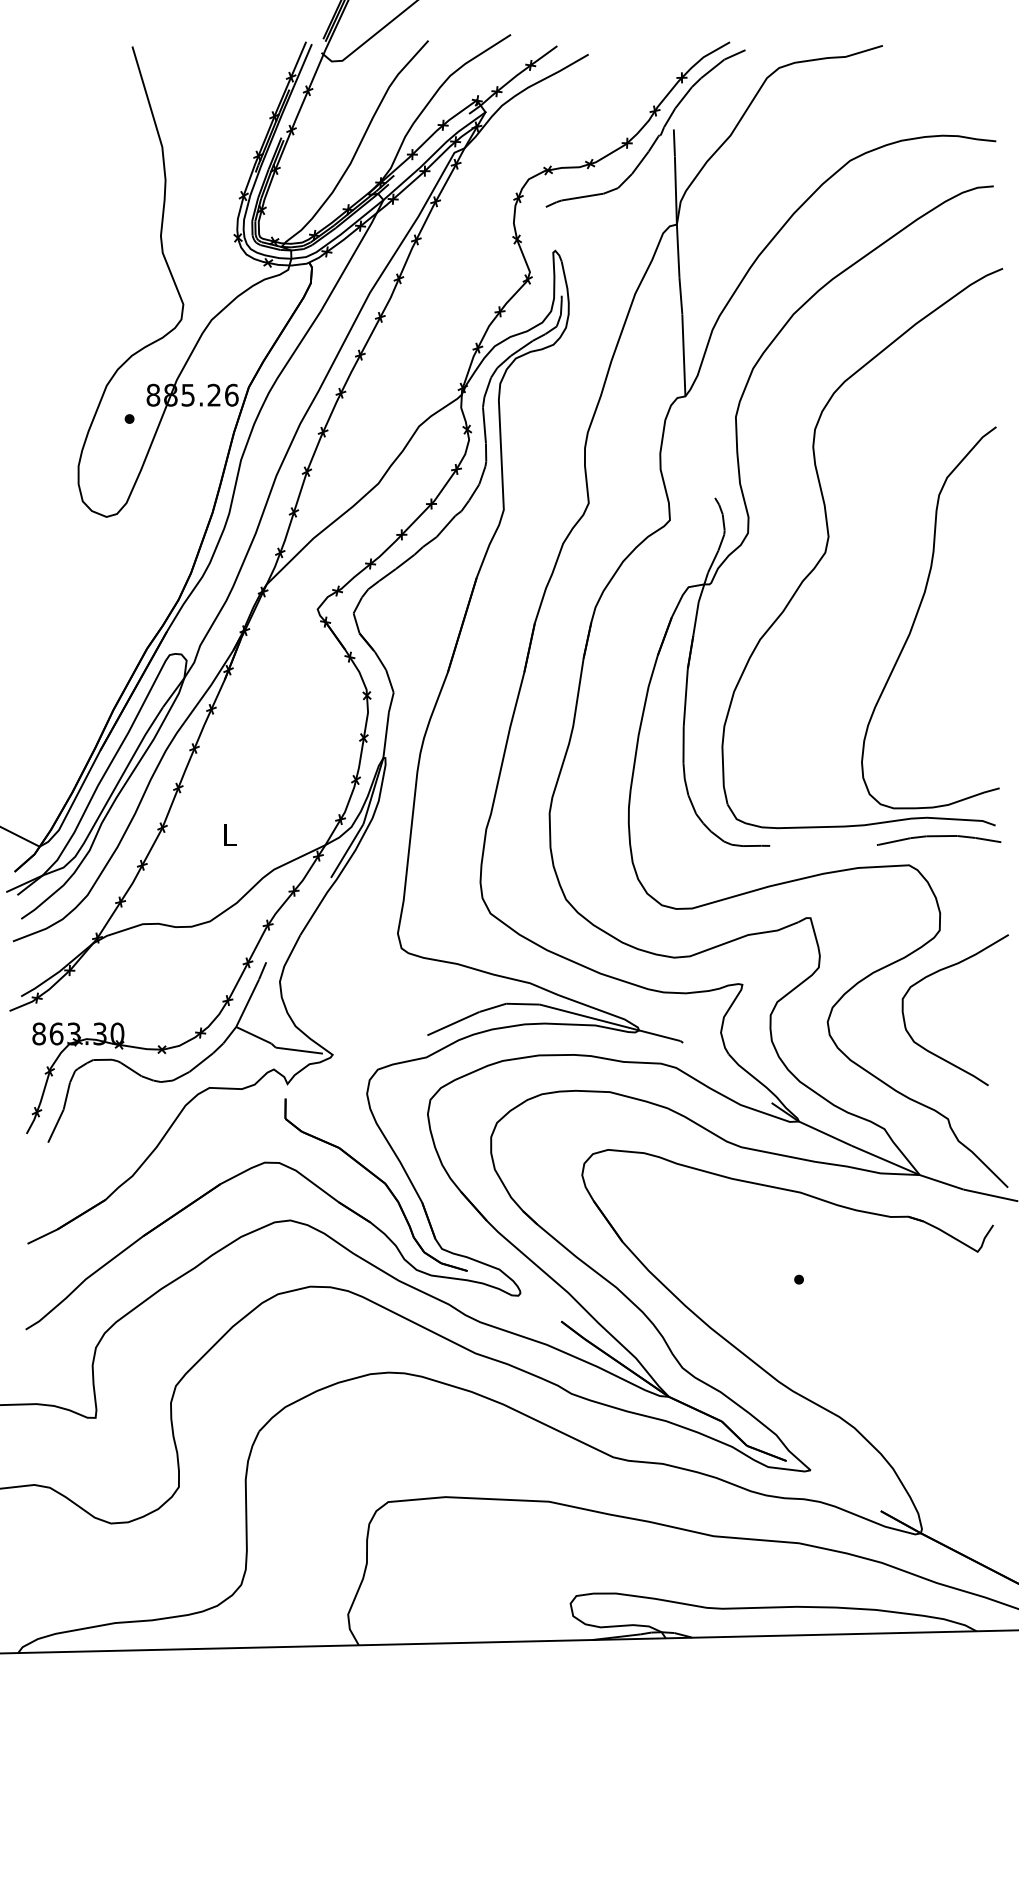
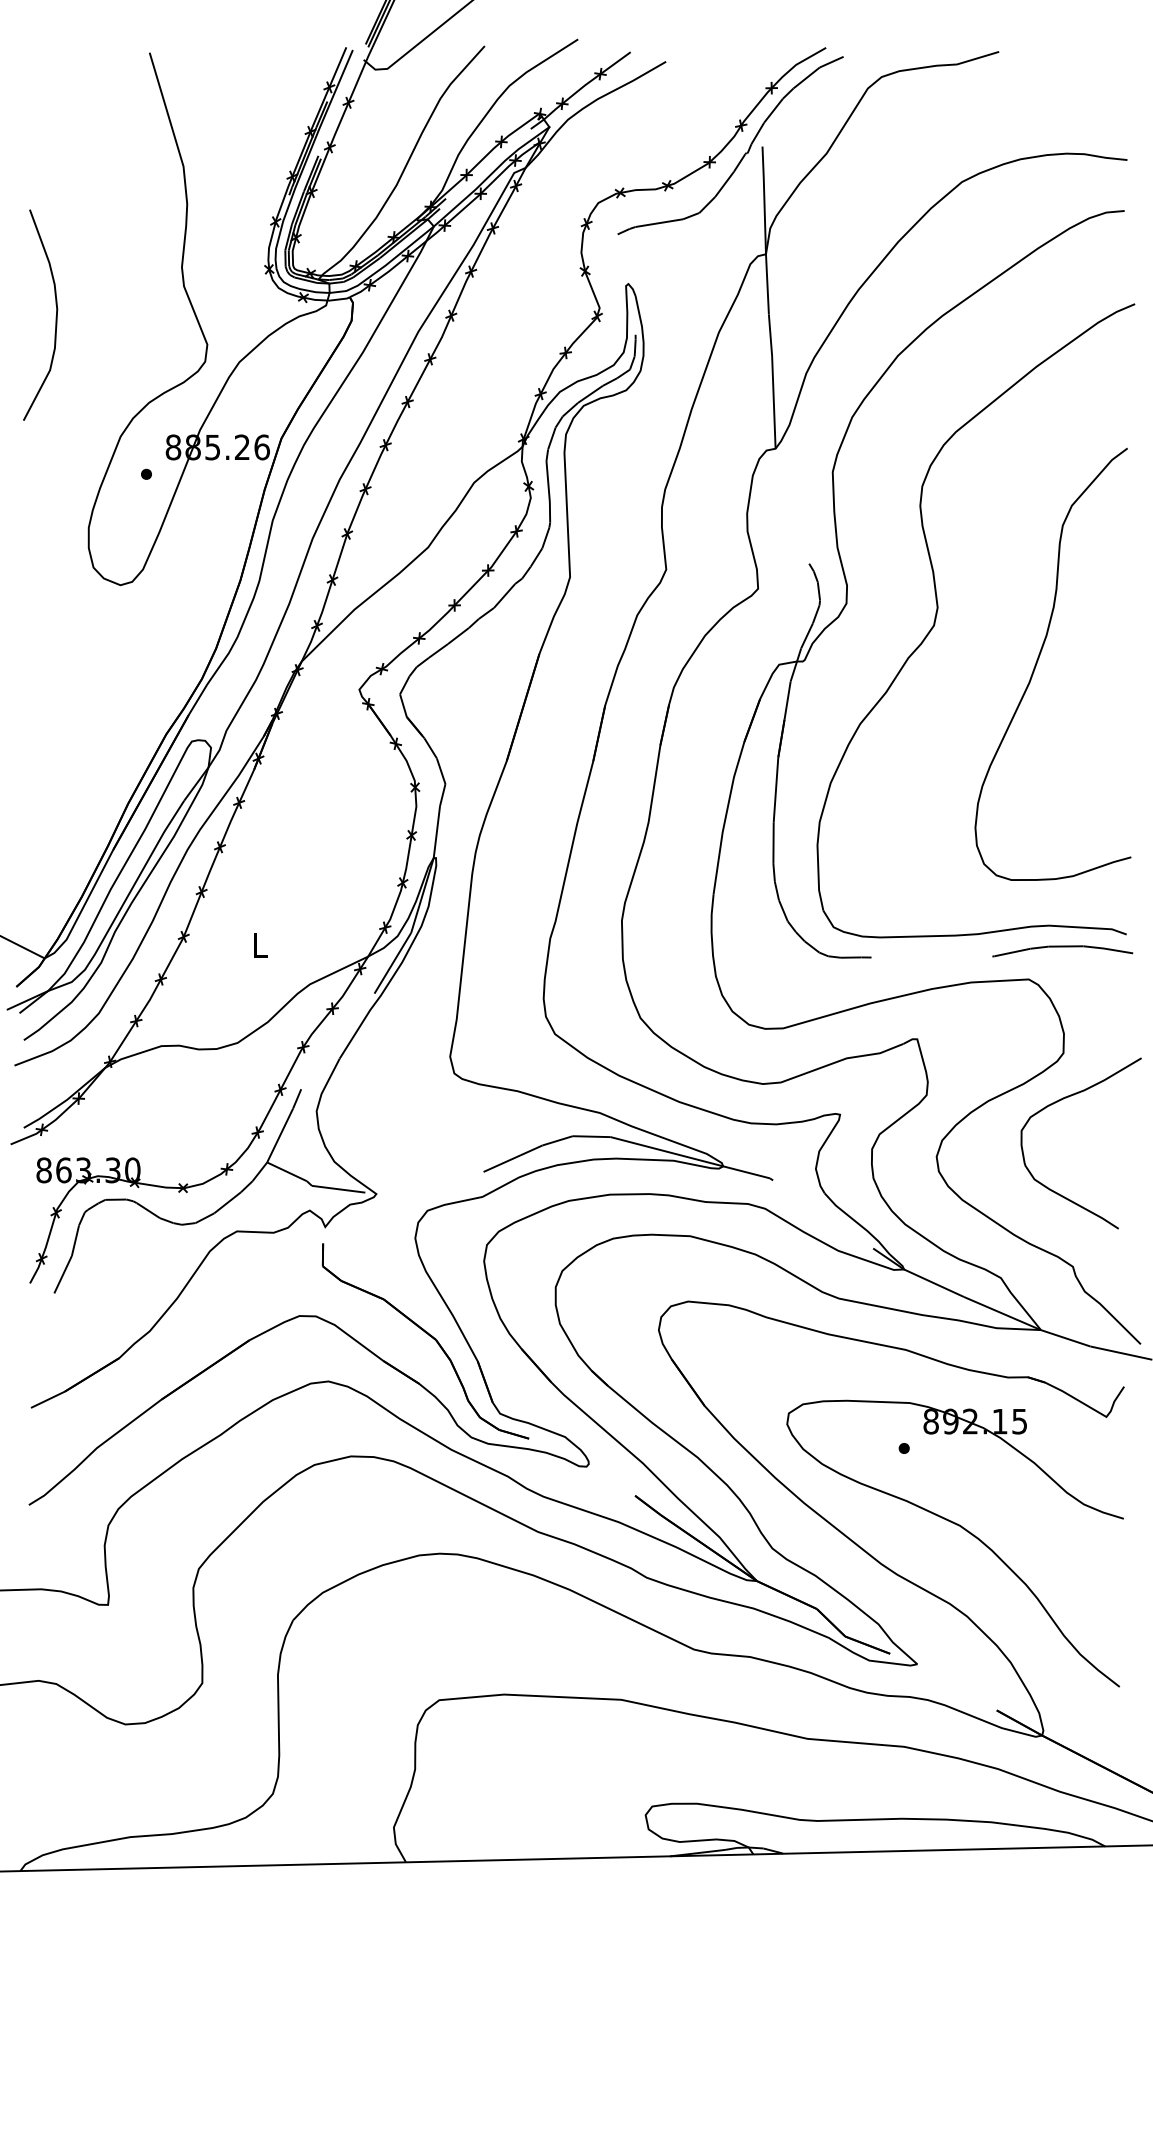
curve: (49, 279) -> (55, 316), added
curve: (918, 612) -> (1039, 658), moved
part: (852, 1352) -> (964, 1530), added

